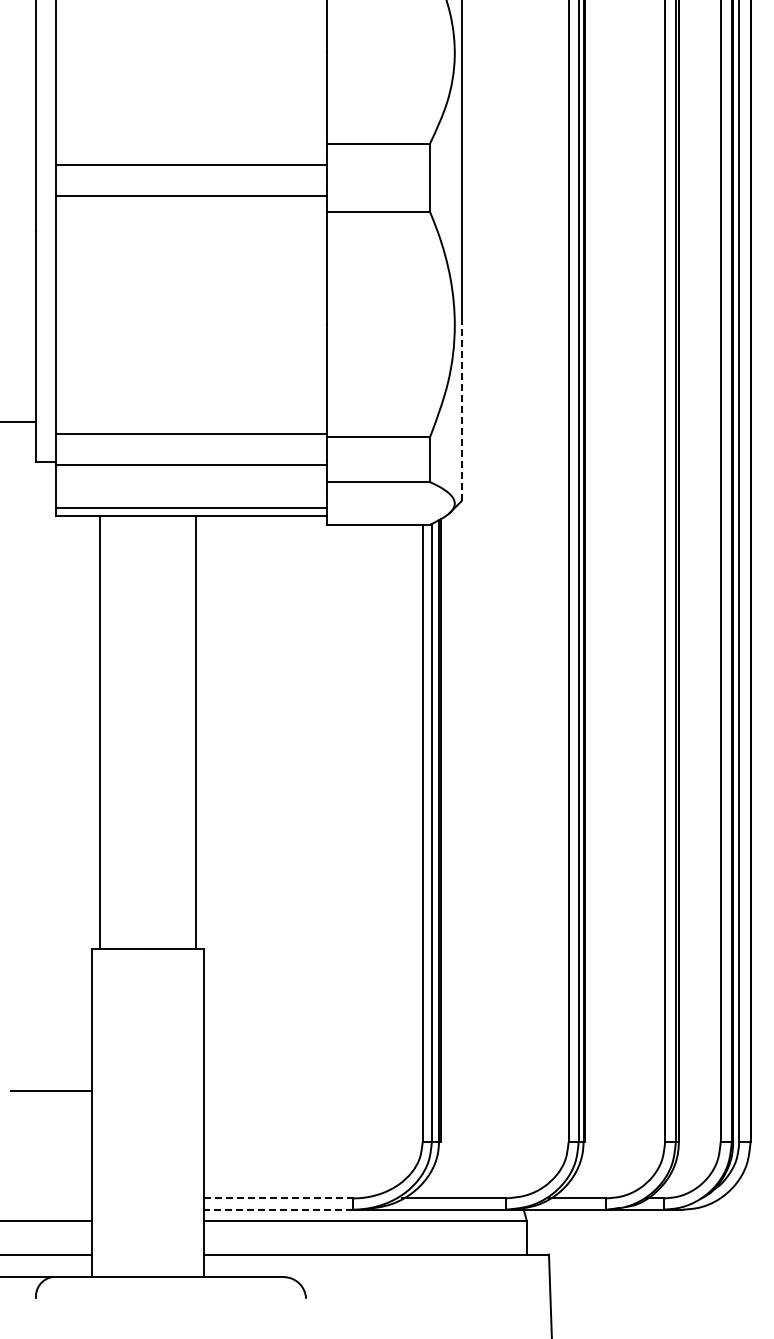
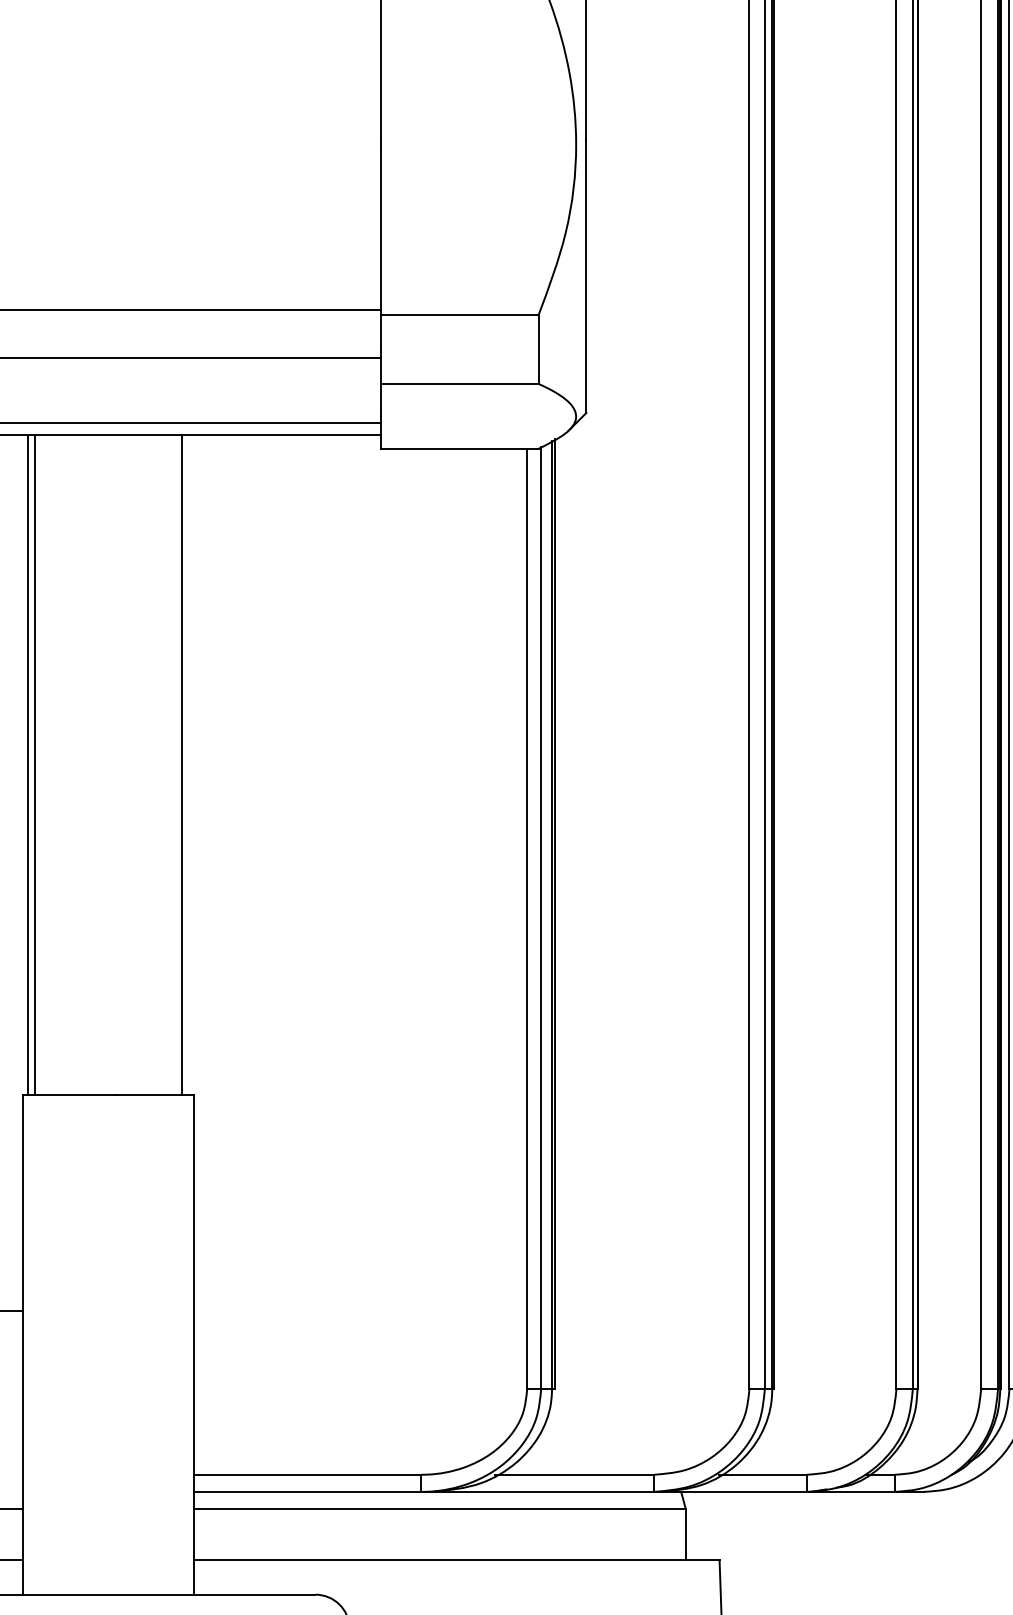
line: (461, 411) -> (586, 276), dashed -> solid
line: (95, 731) -> (28, 763), added
line: (278, 1198) -> (307, 1474), dashed -> solid
line: (278, 1209) -> (307, 1491), dashed -> solid

